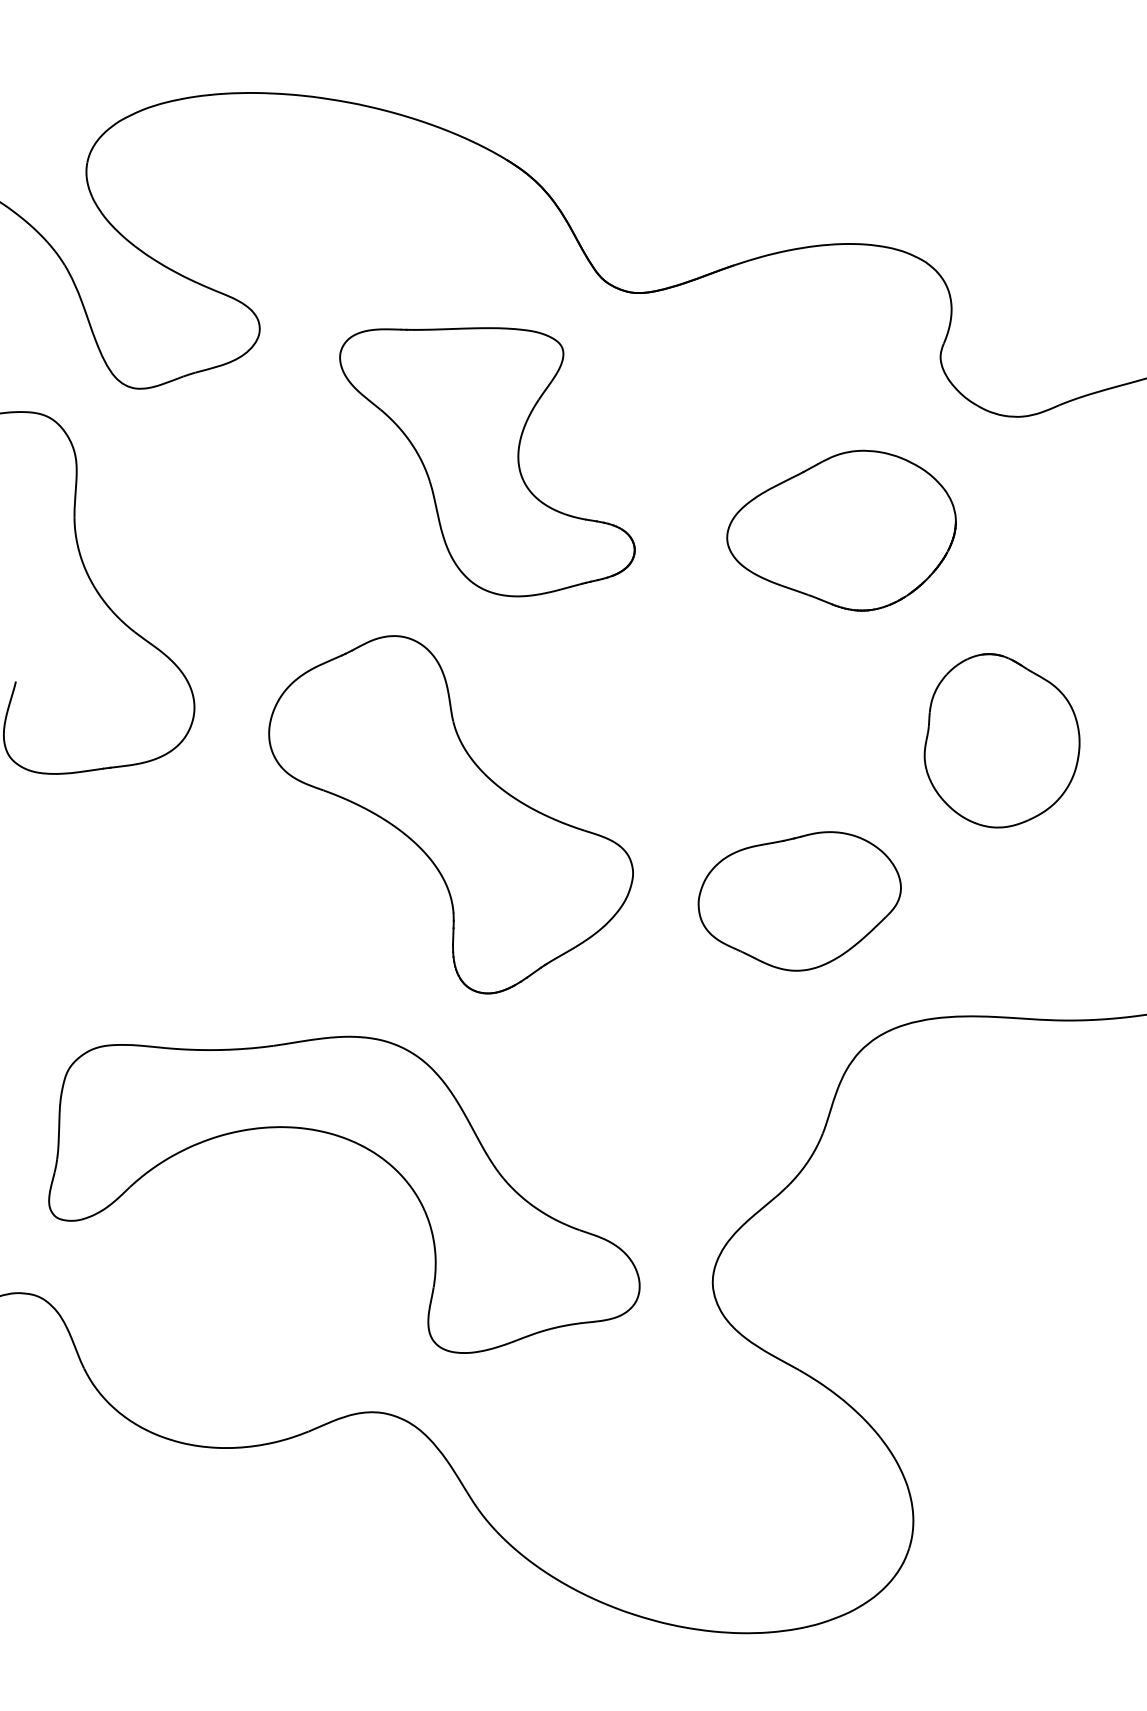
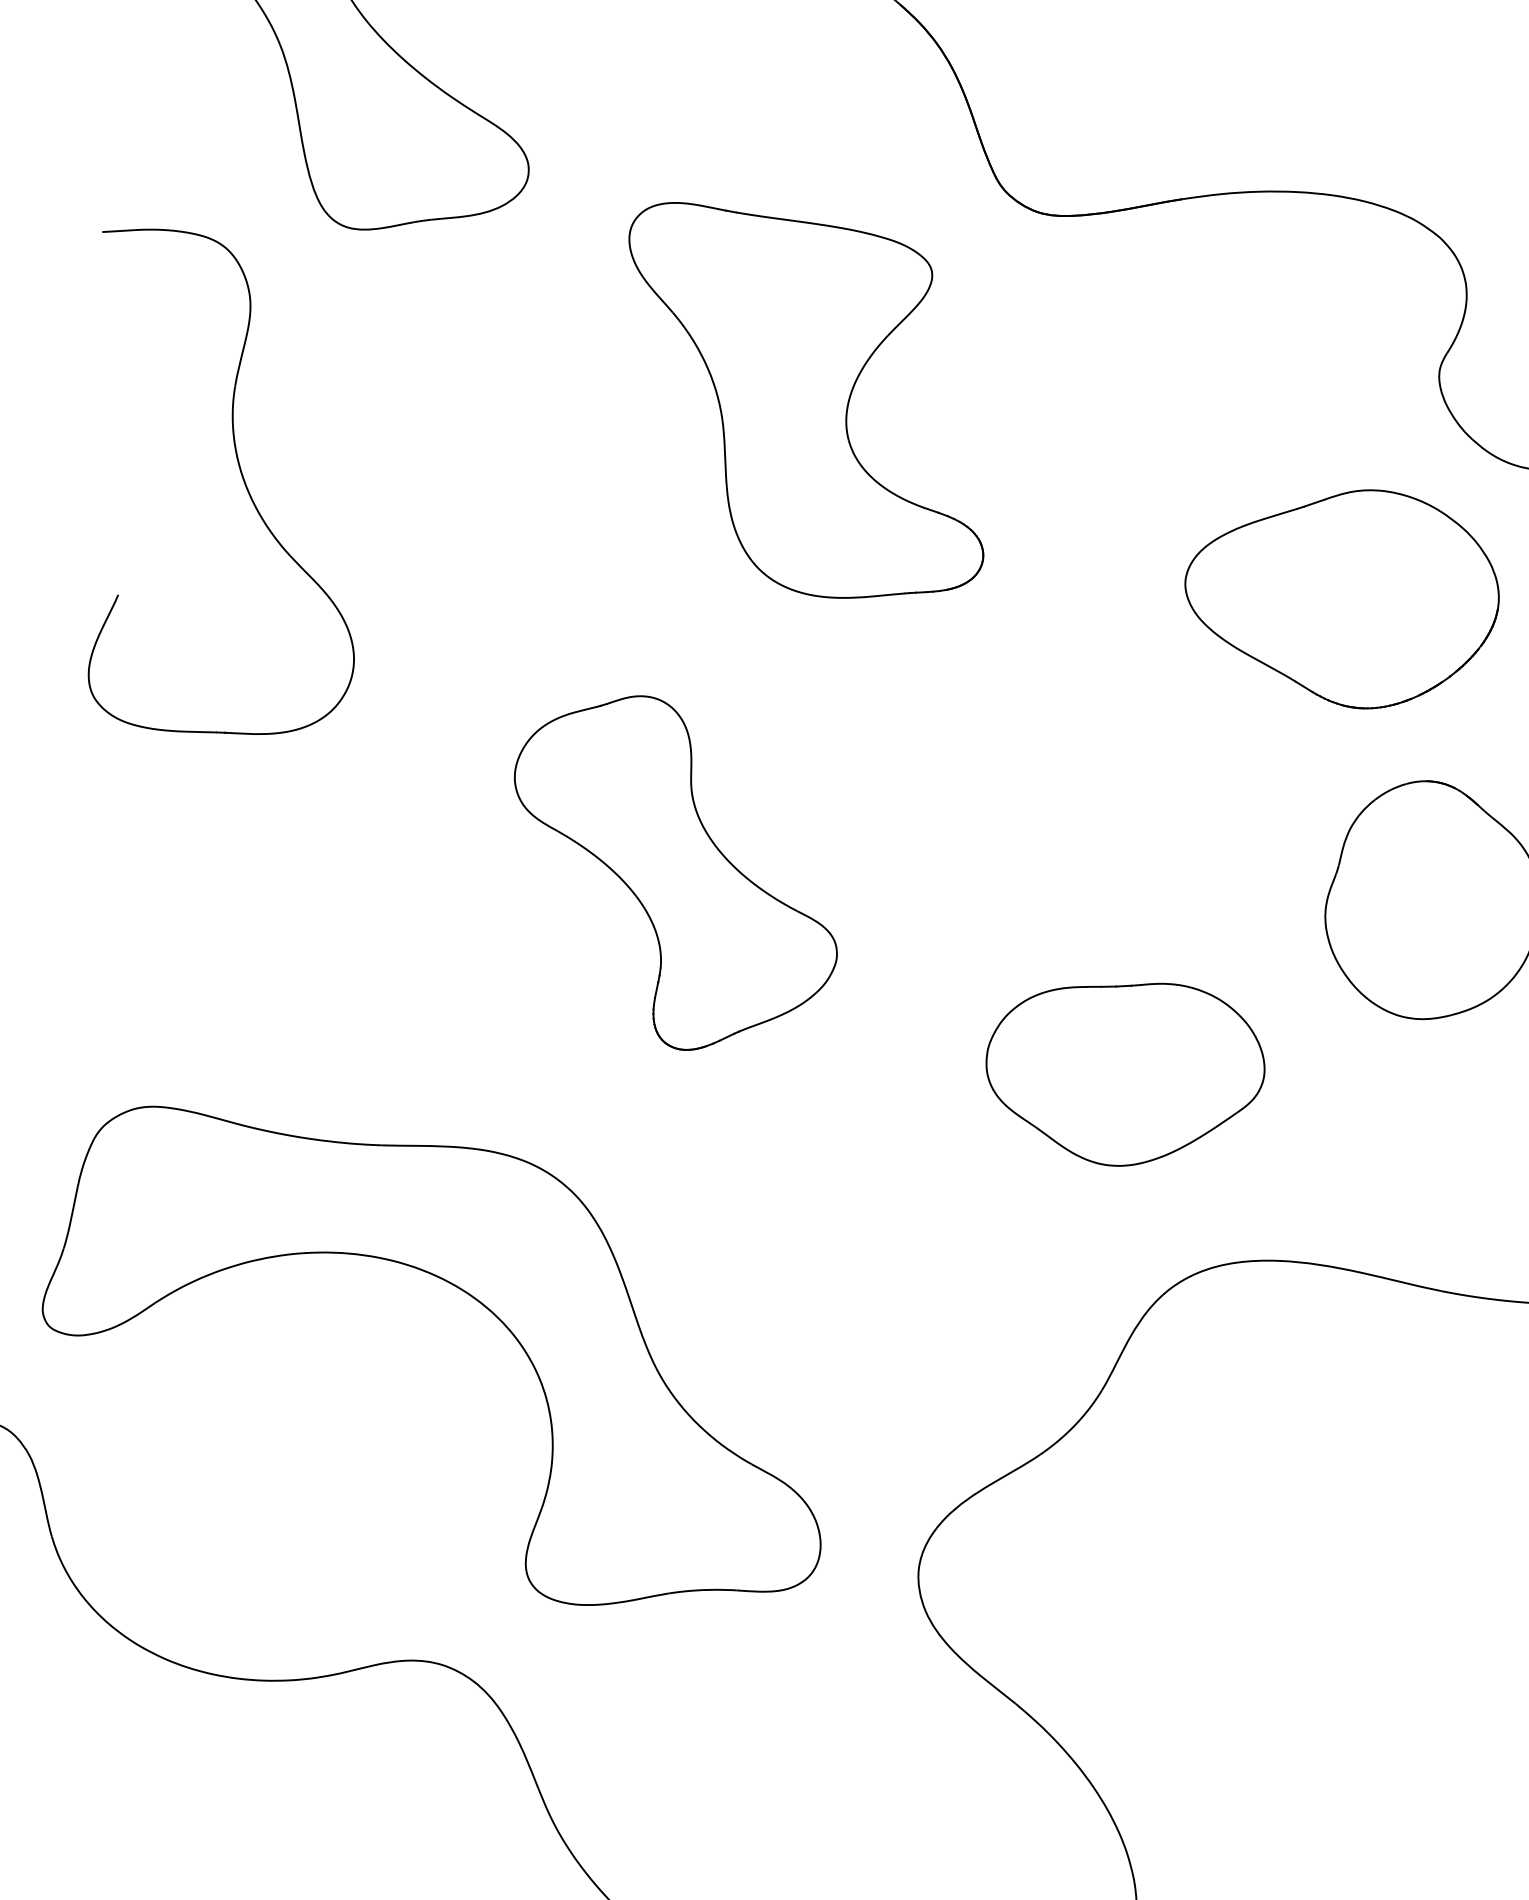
part: (841, 530) -> (1341, 594), moved
part: (450, 814) -> (673, 874), size x0.7

